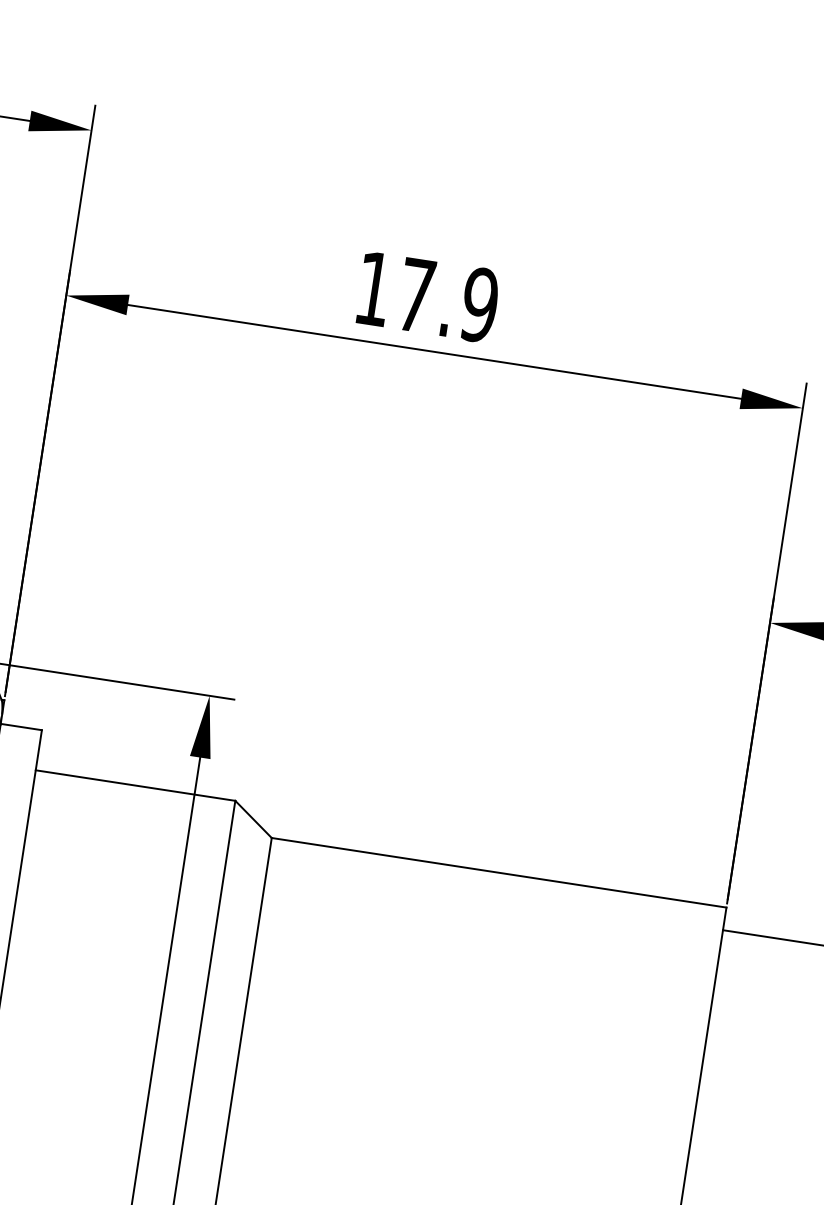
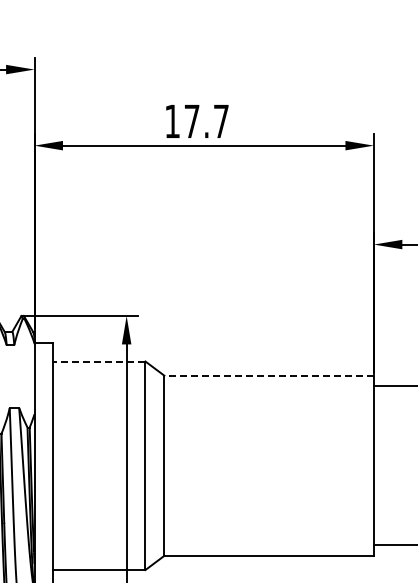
text: (477, 304) -> (220, 121), 17.9 -> 17.7
line: (135, 785) -> (99, 361), solid -> dashed
line: (499, 872) -> (269, 375), solid -> dashed

